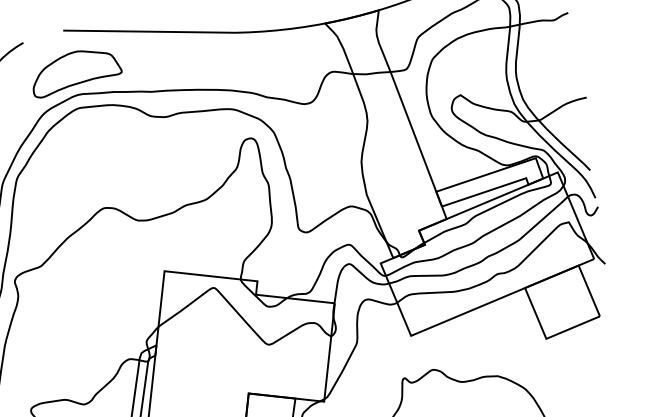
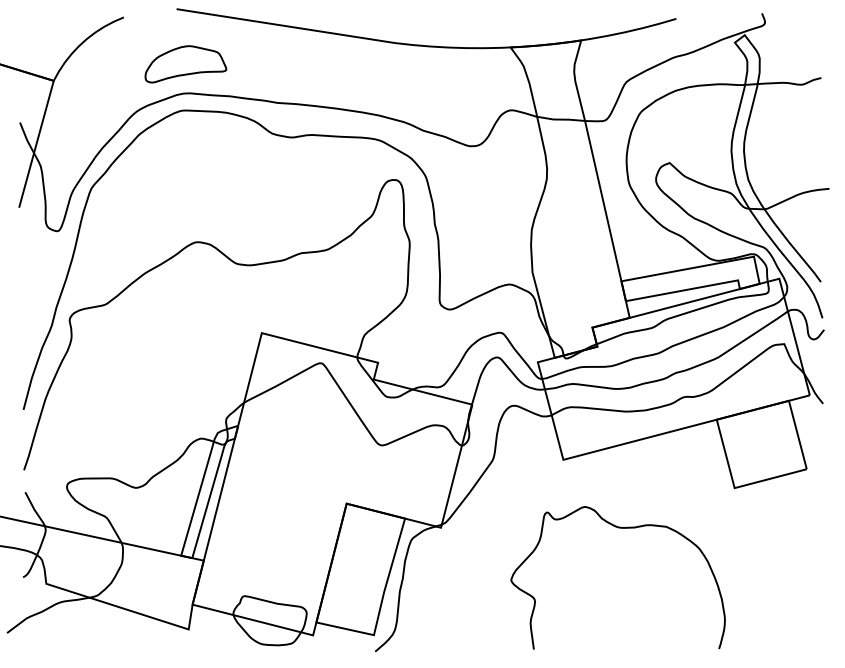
part: (76, 72) -> (185, 64), size x0.7

